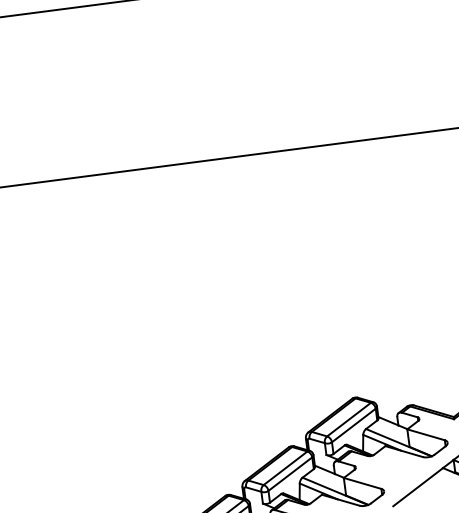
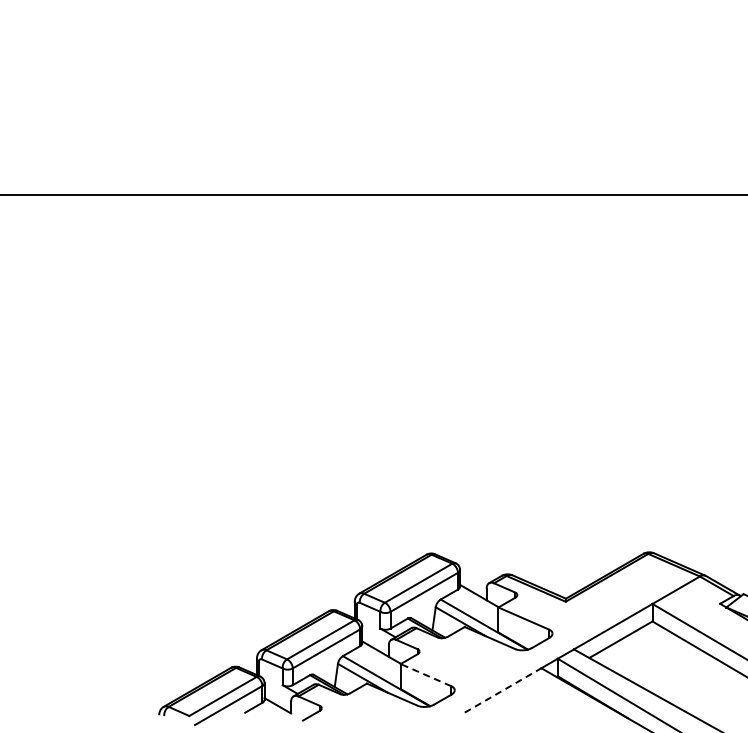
line: (362, 483) -> (425, 675), solid -> dashed
line: (418, 487) -> (503, 690), solid -> dashed

